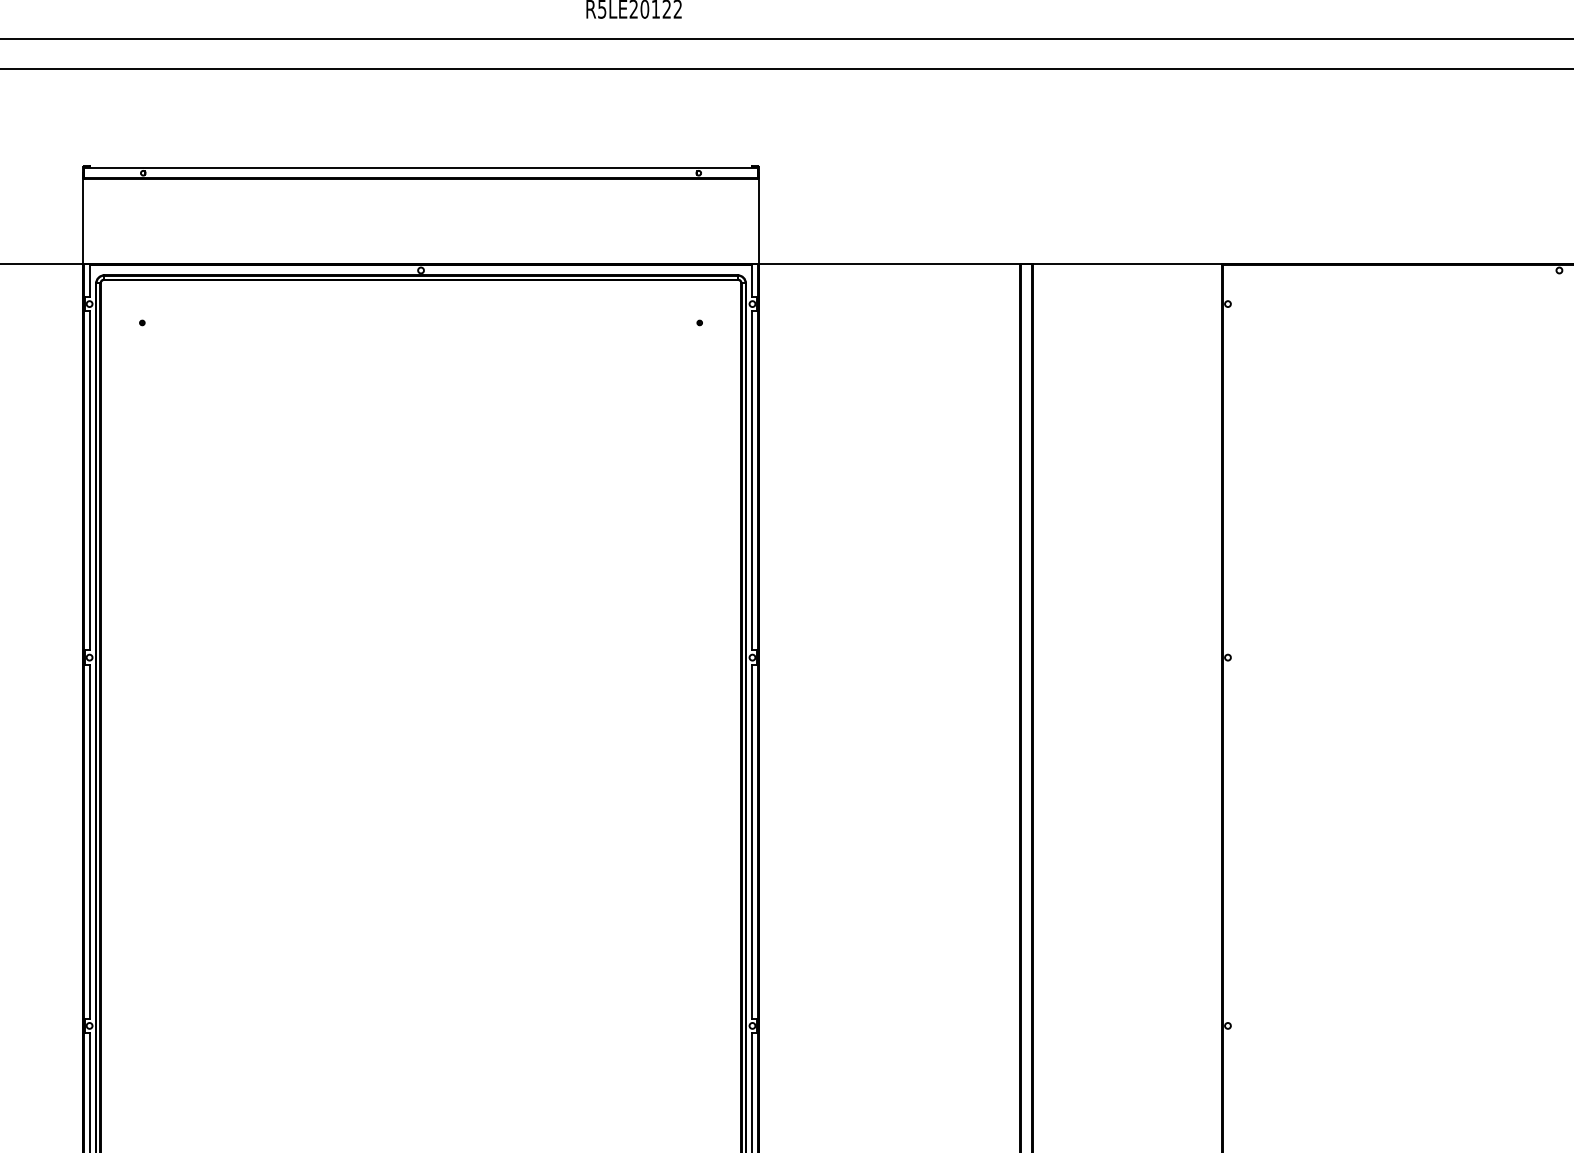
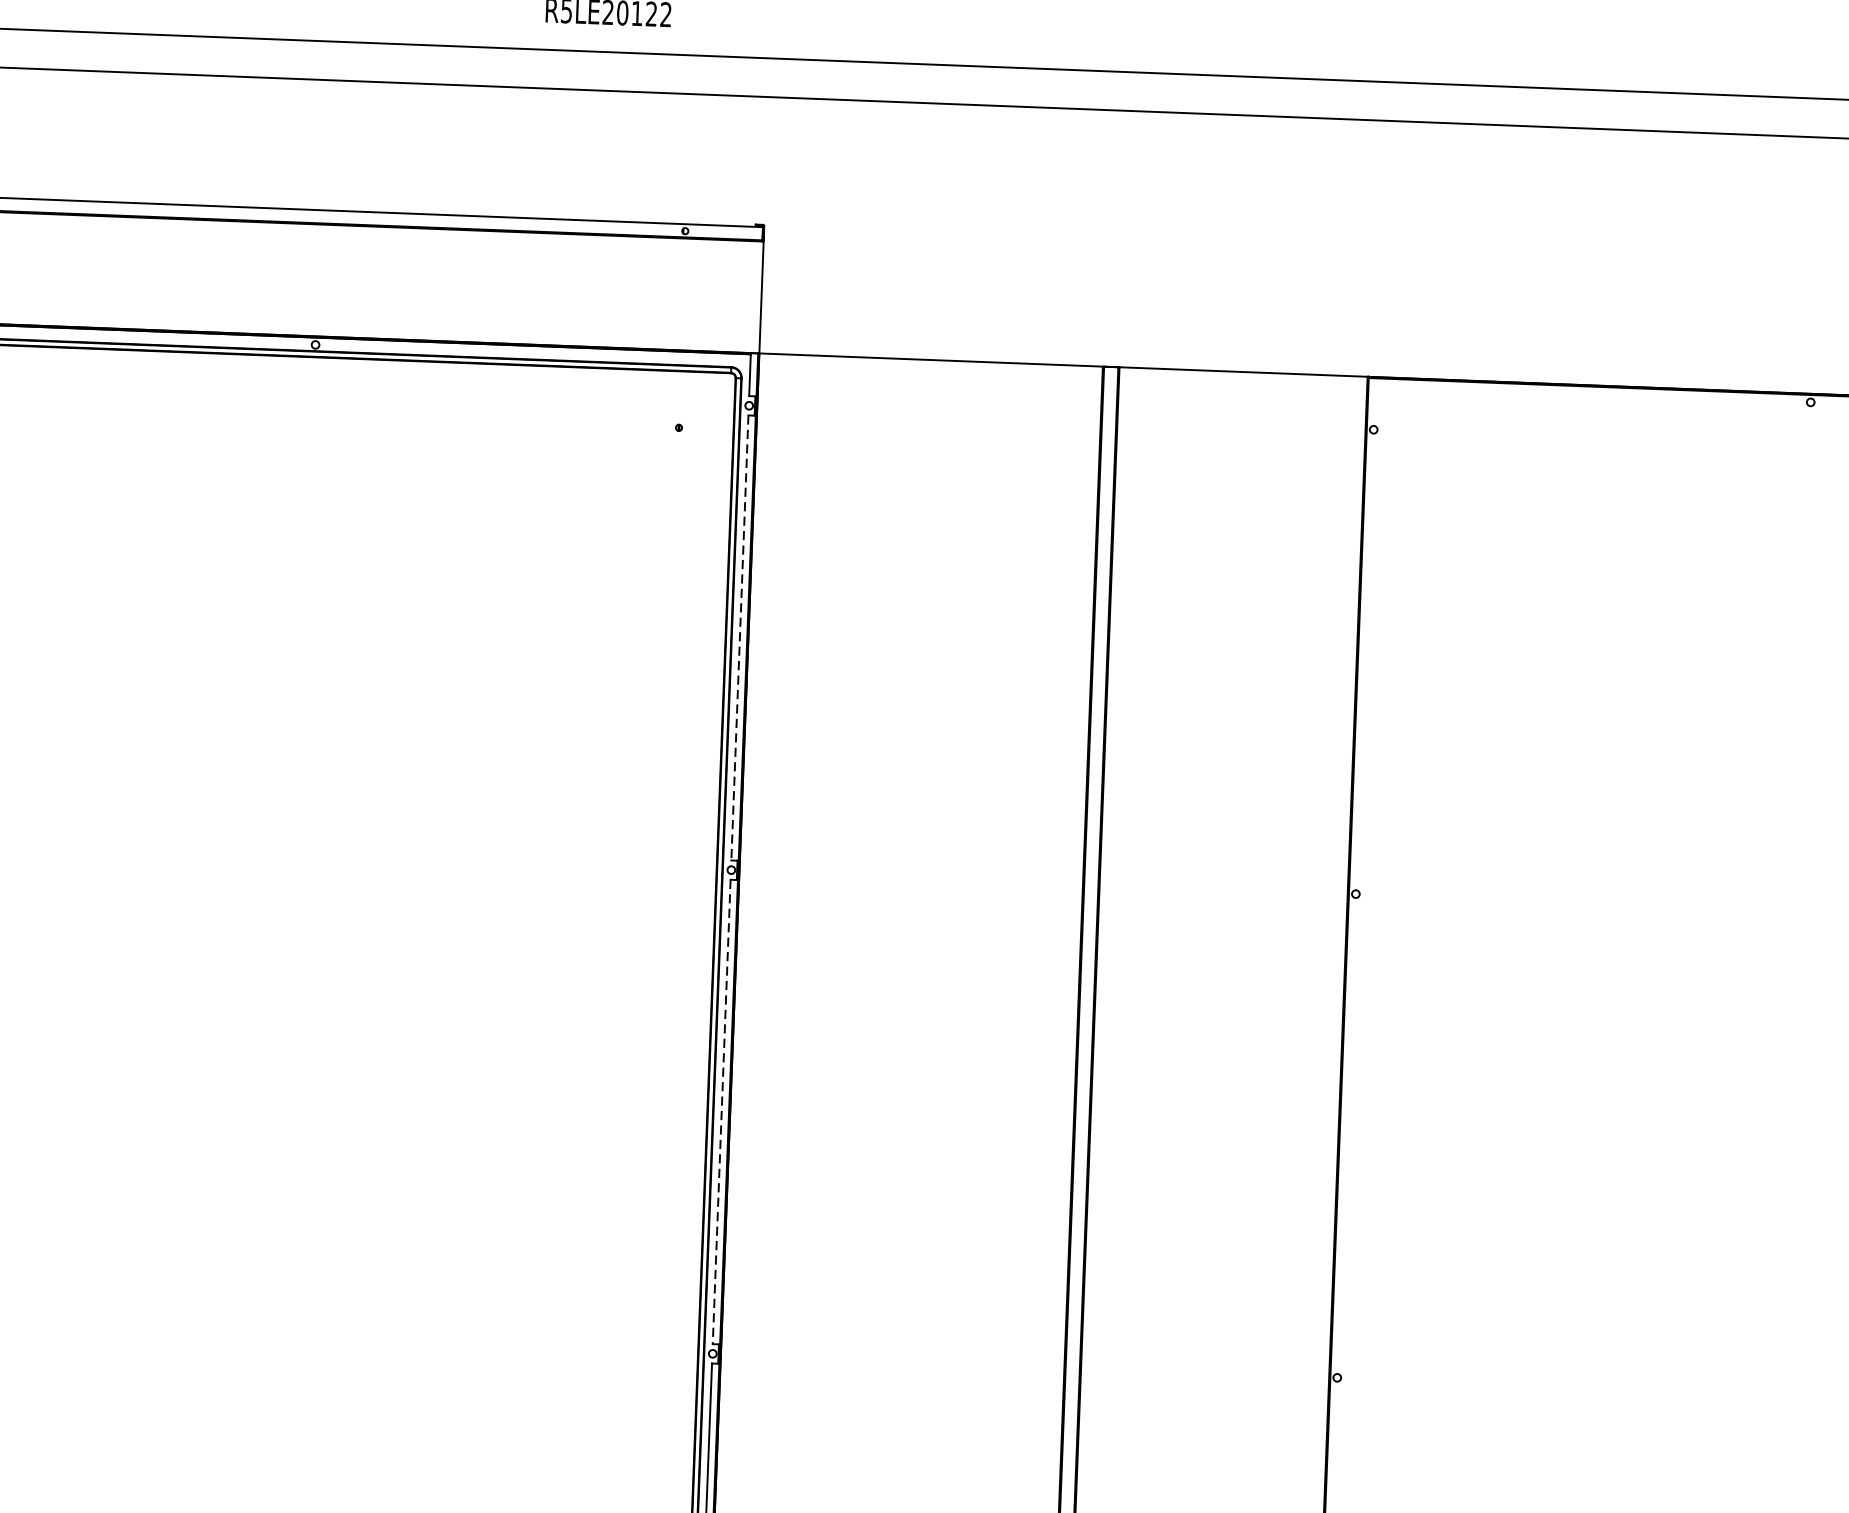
line: (752, 481) -> (740, 638), solid -> dashed
line: (752, 841) -> (722, 1111), solid -> dashed

